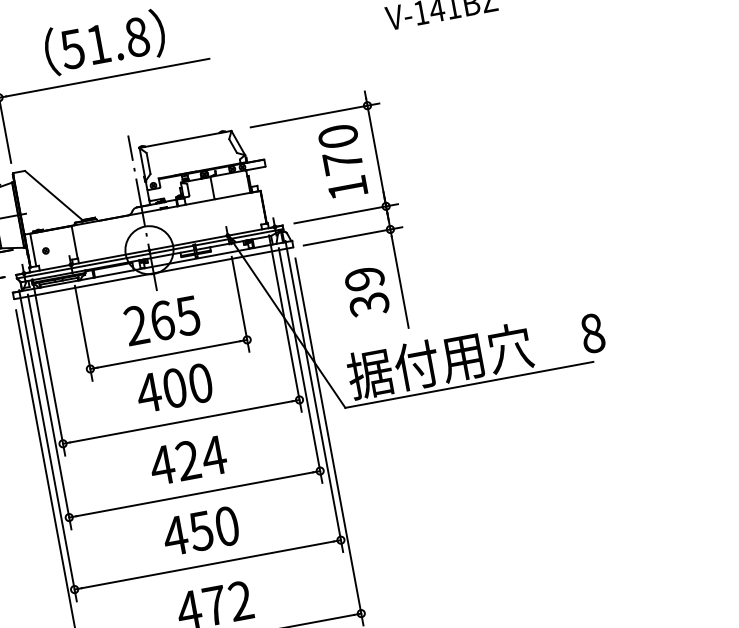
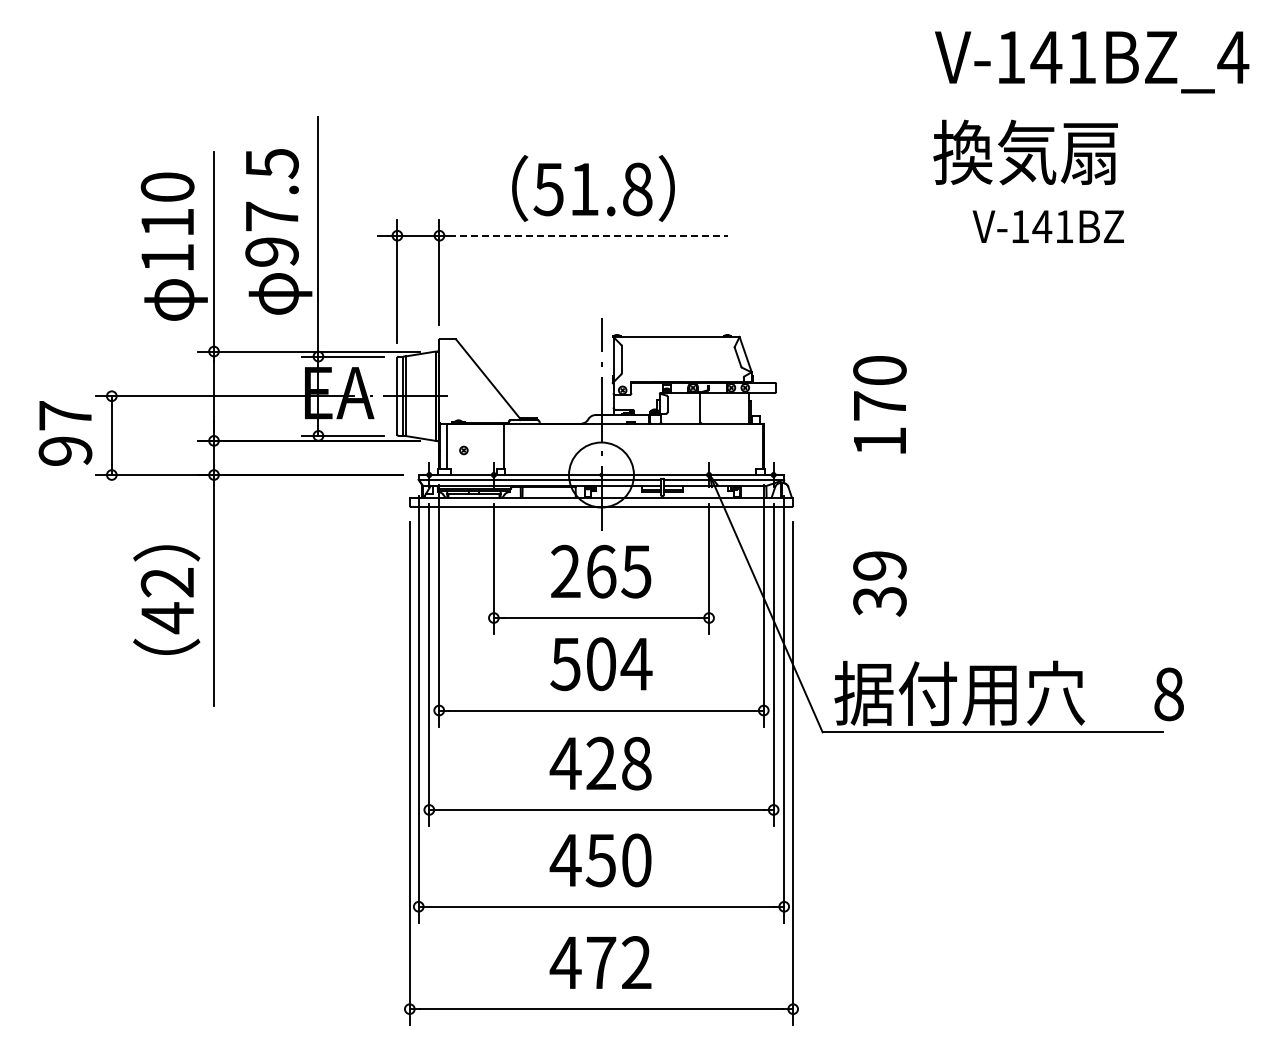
line: (108, 77) -> (589, 235), solid -> dashed
part: (334, 219) -> (854, 479), removed
text: (174, 388) -> (600, 664), 400 -> 504
text: (213, 455) -> (636, 763), 424 -> 428

